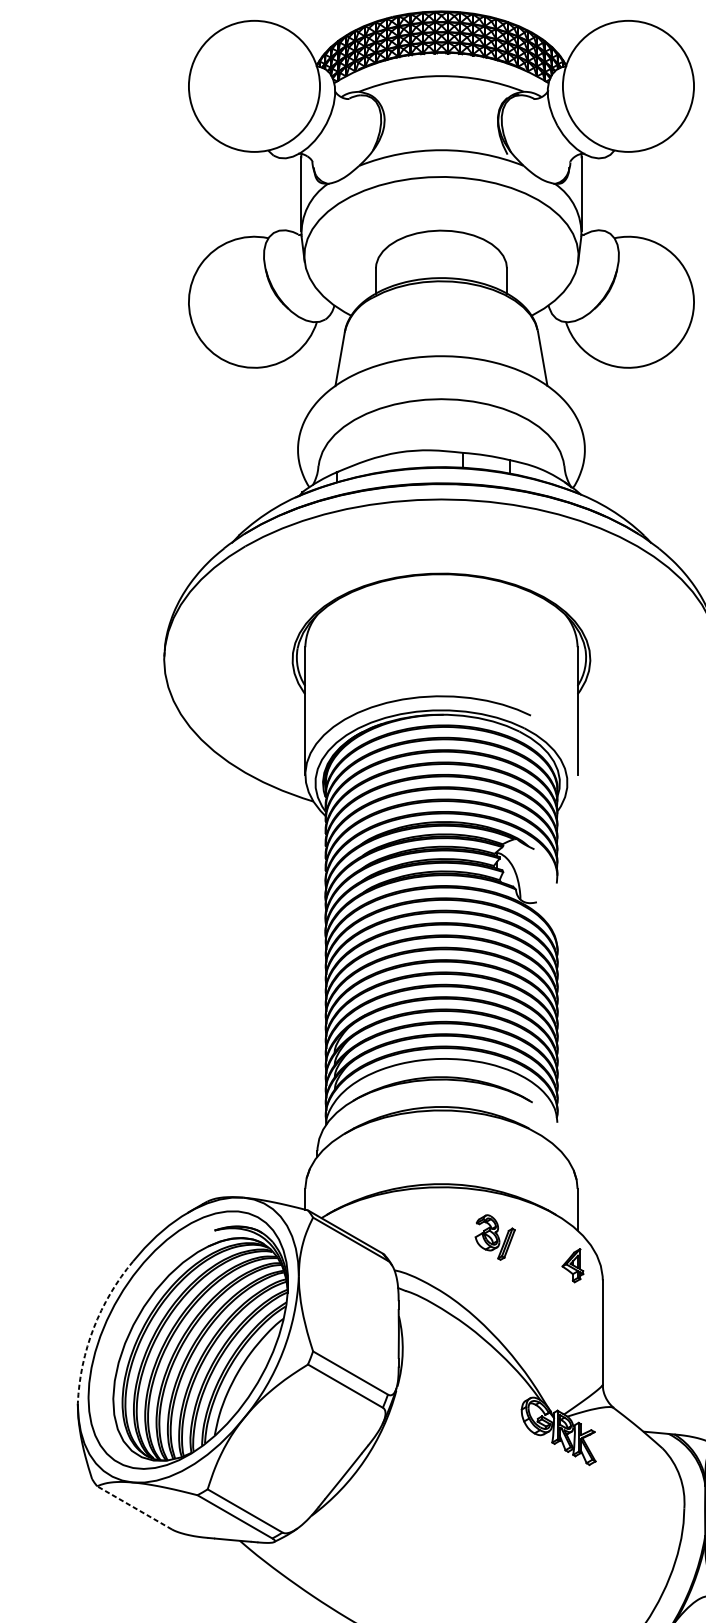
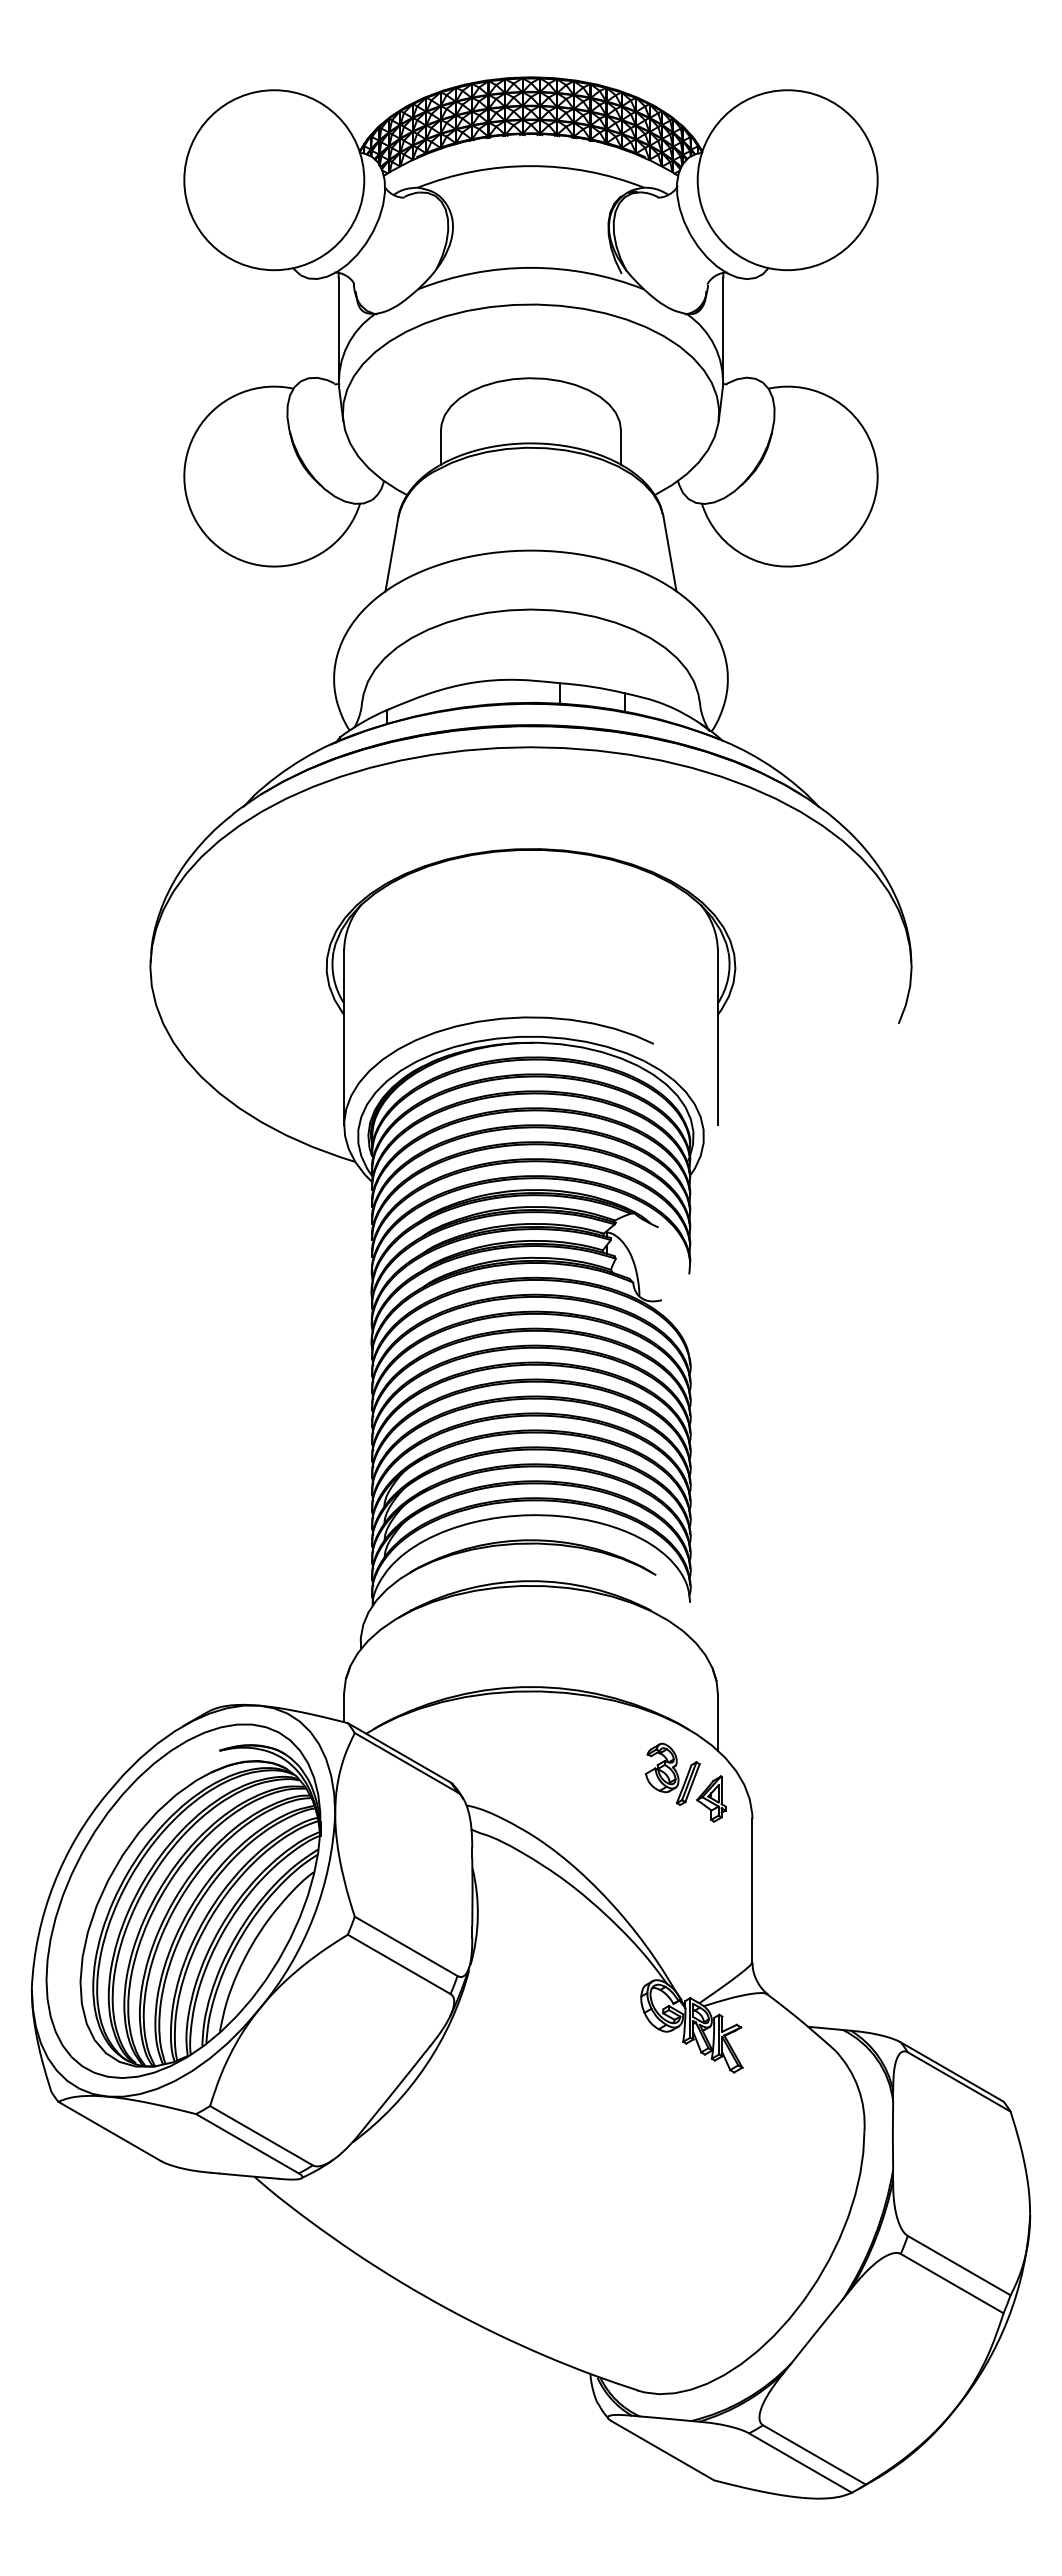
part: (495, 1236) -> (672, 1773), moved
arc: (93, 1327) -> (53, 1884), dashed -> solid
line: (134, 1507) -> (109, 2131), dashed -> solid

